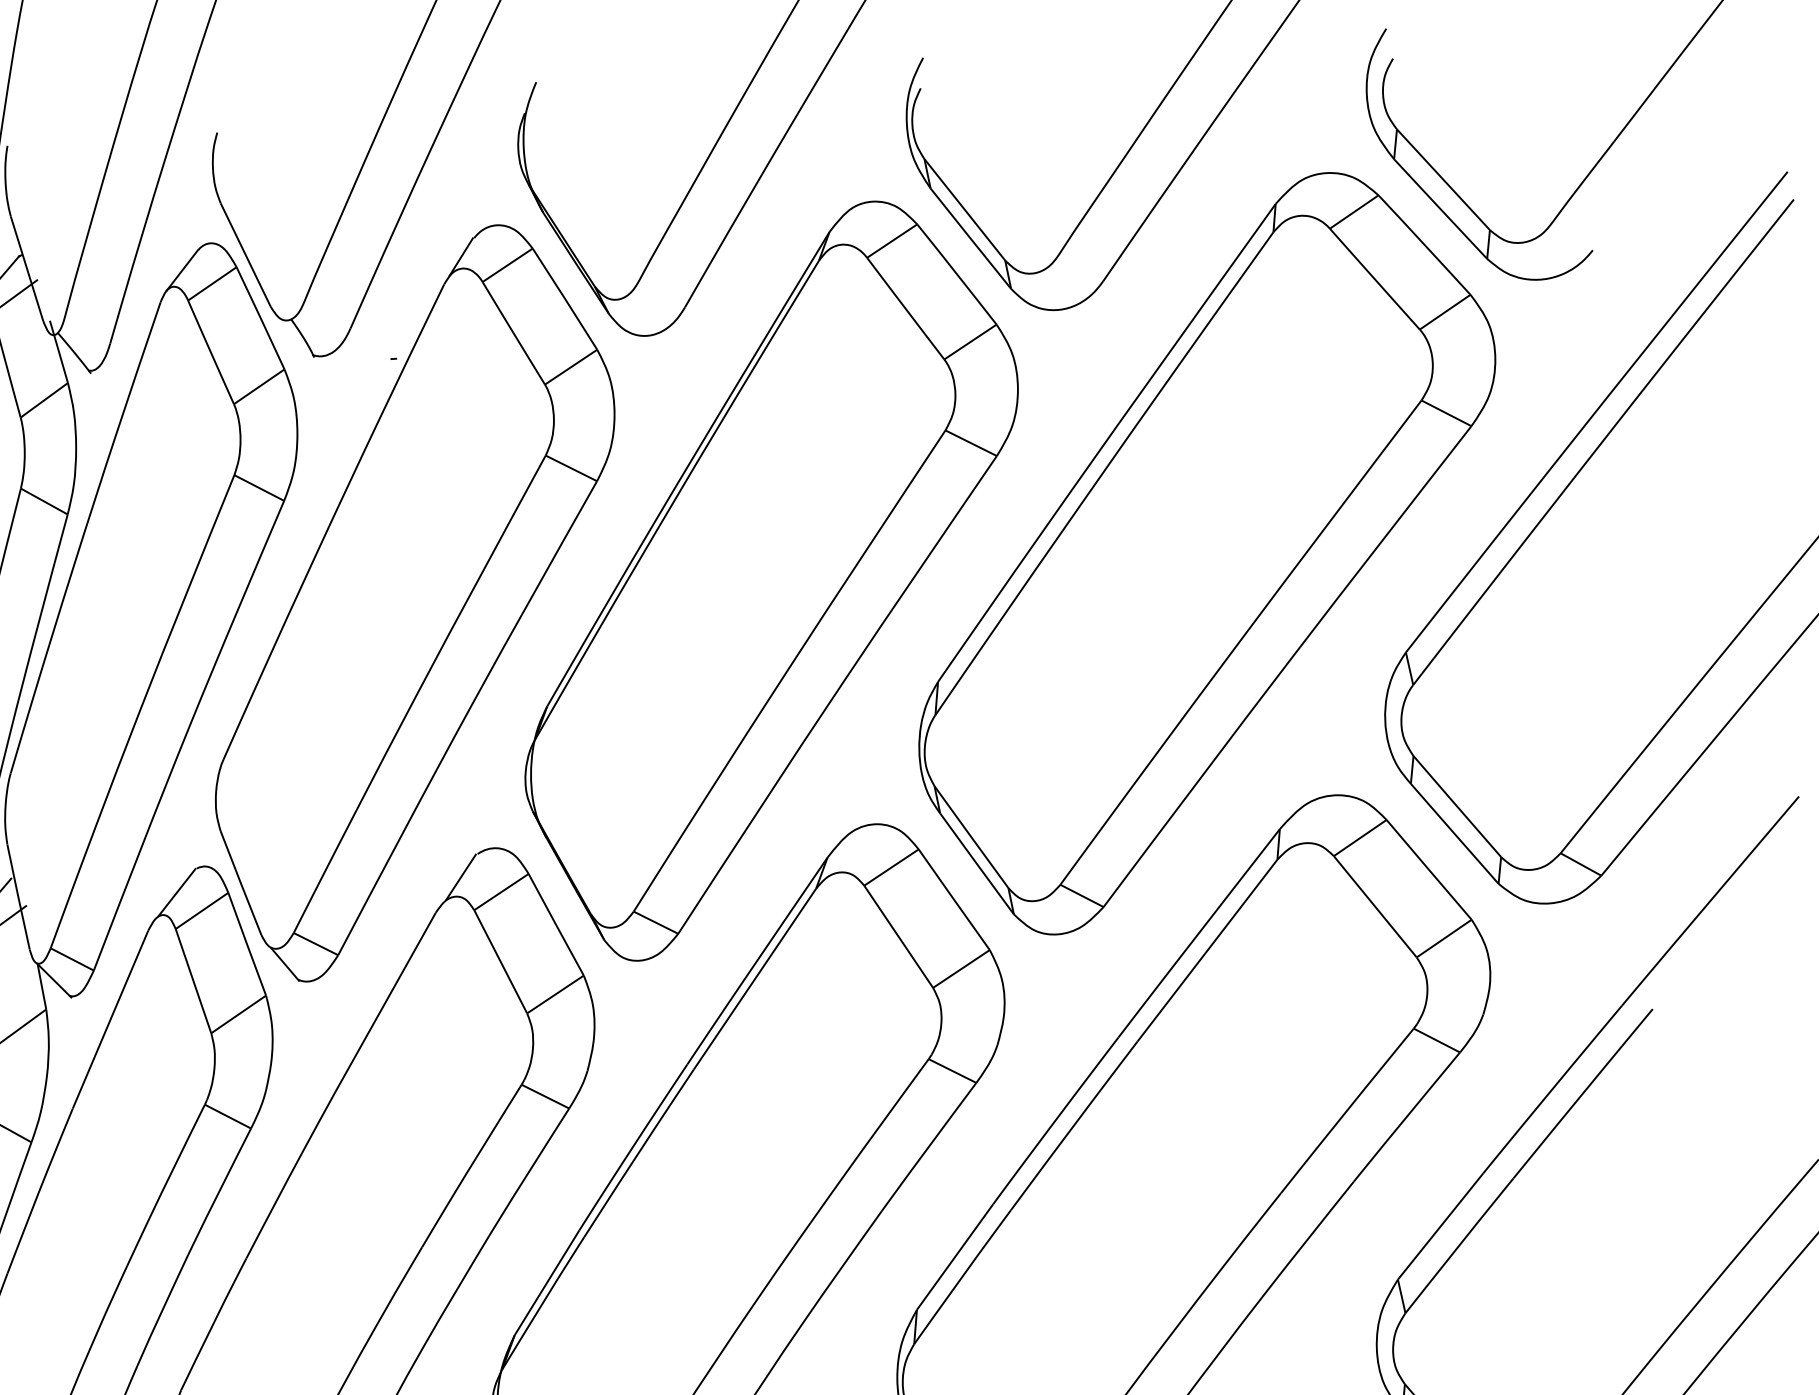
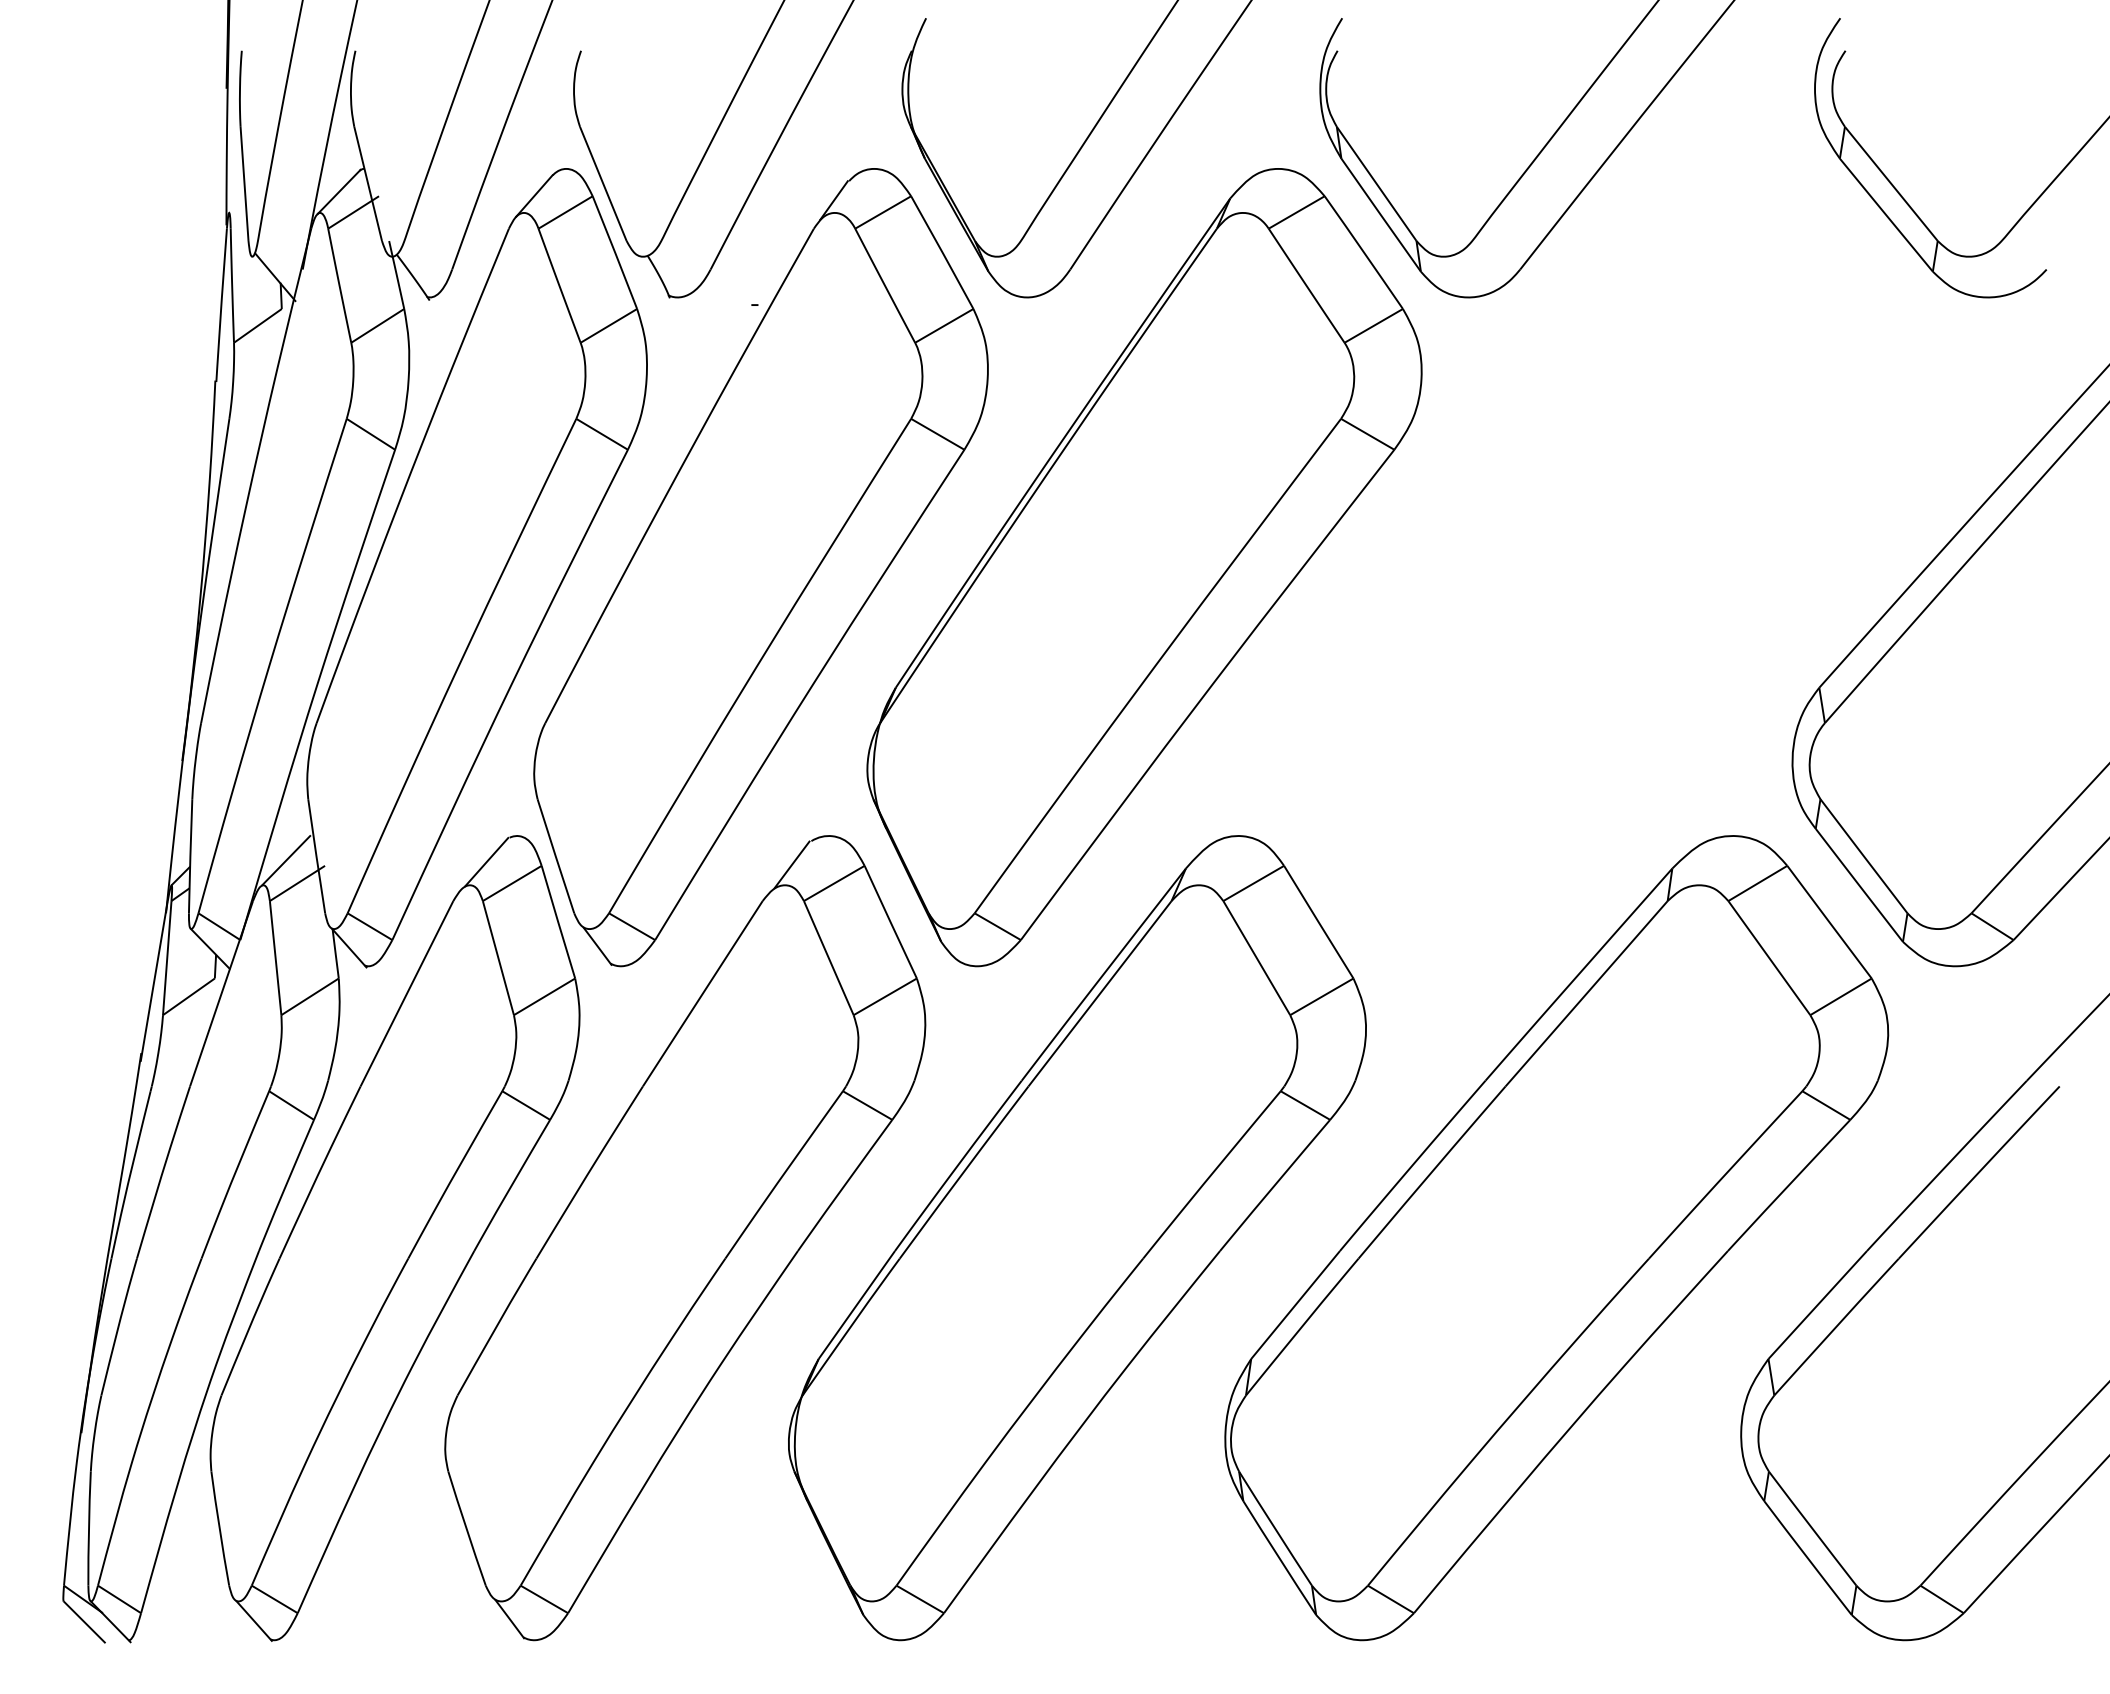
part: (1206, 552) -> (1612, 567), removed

